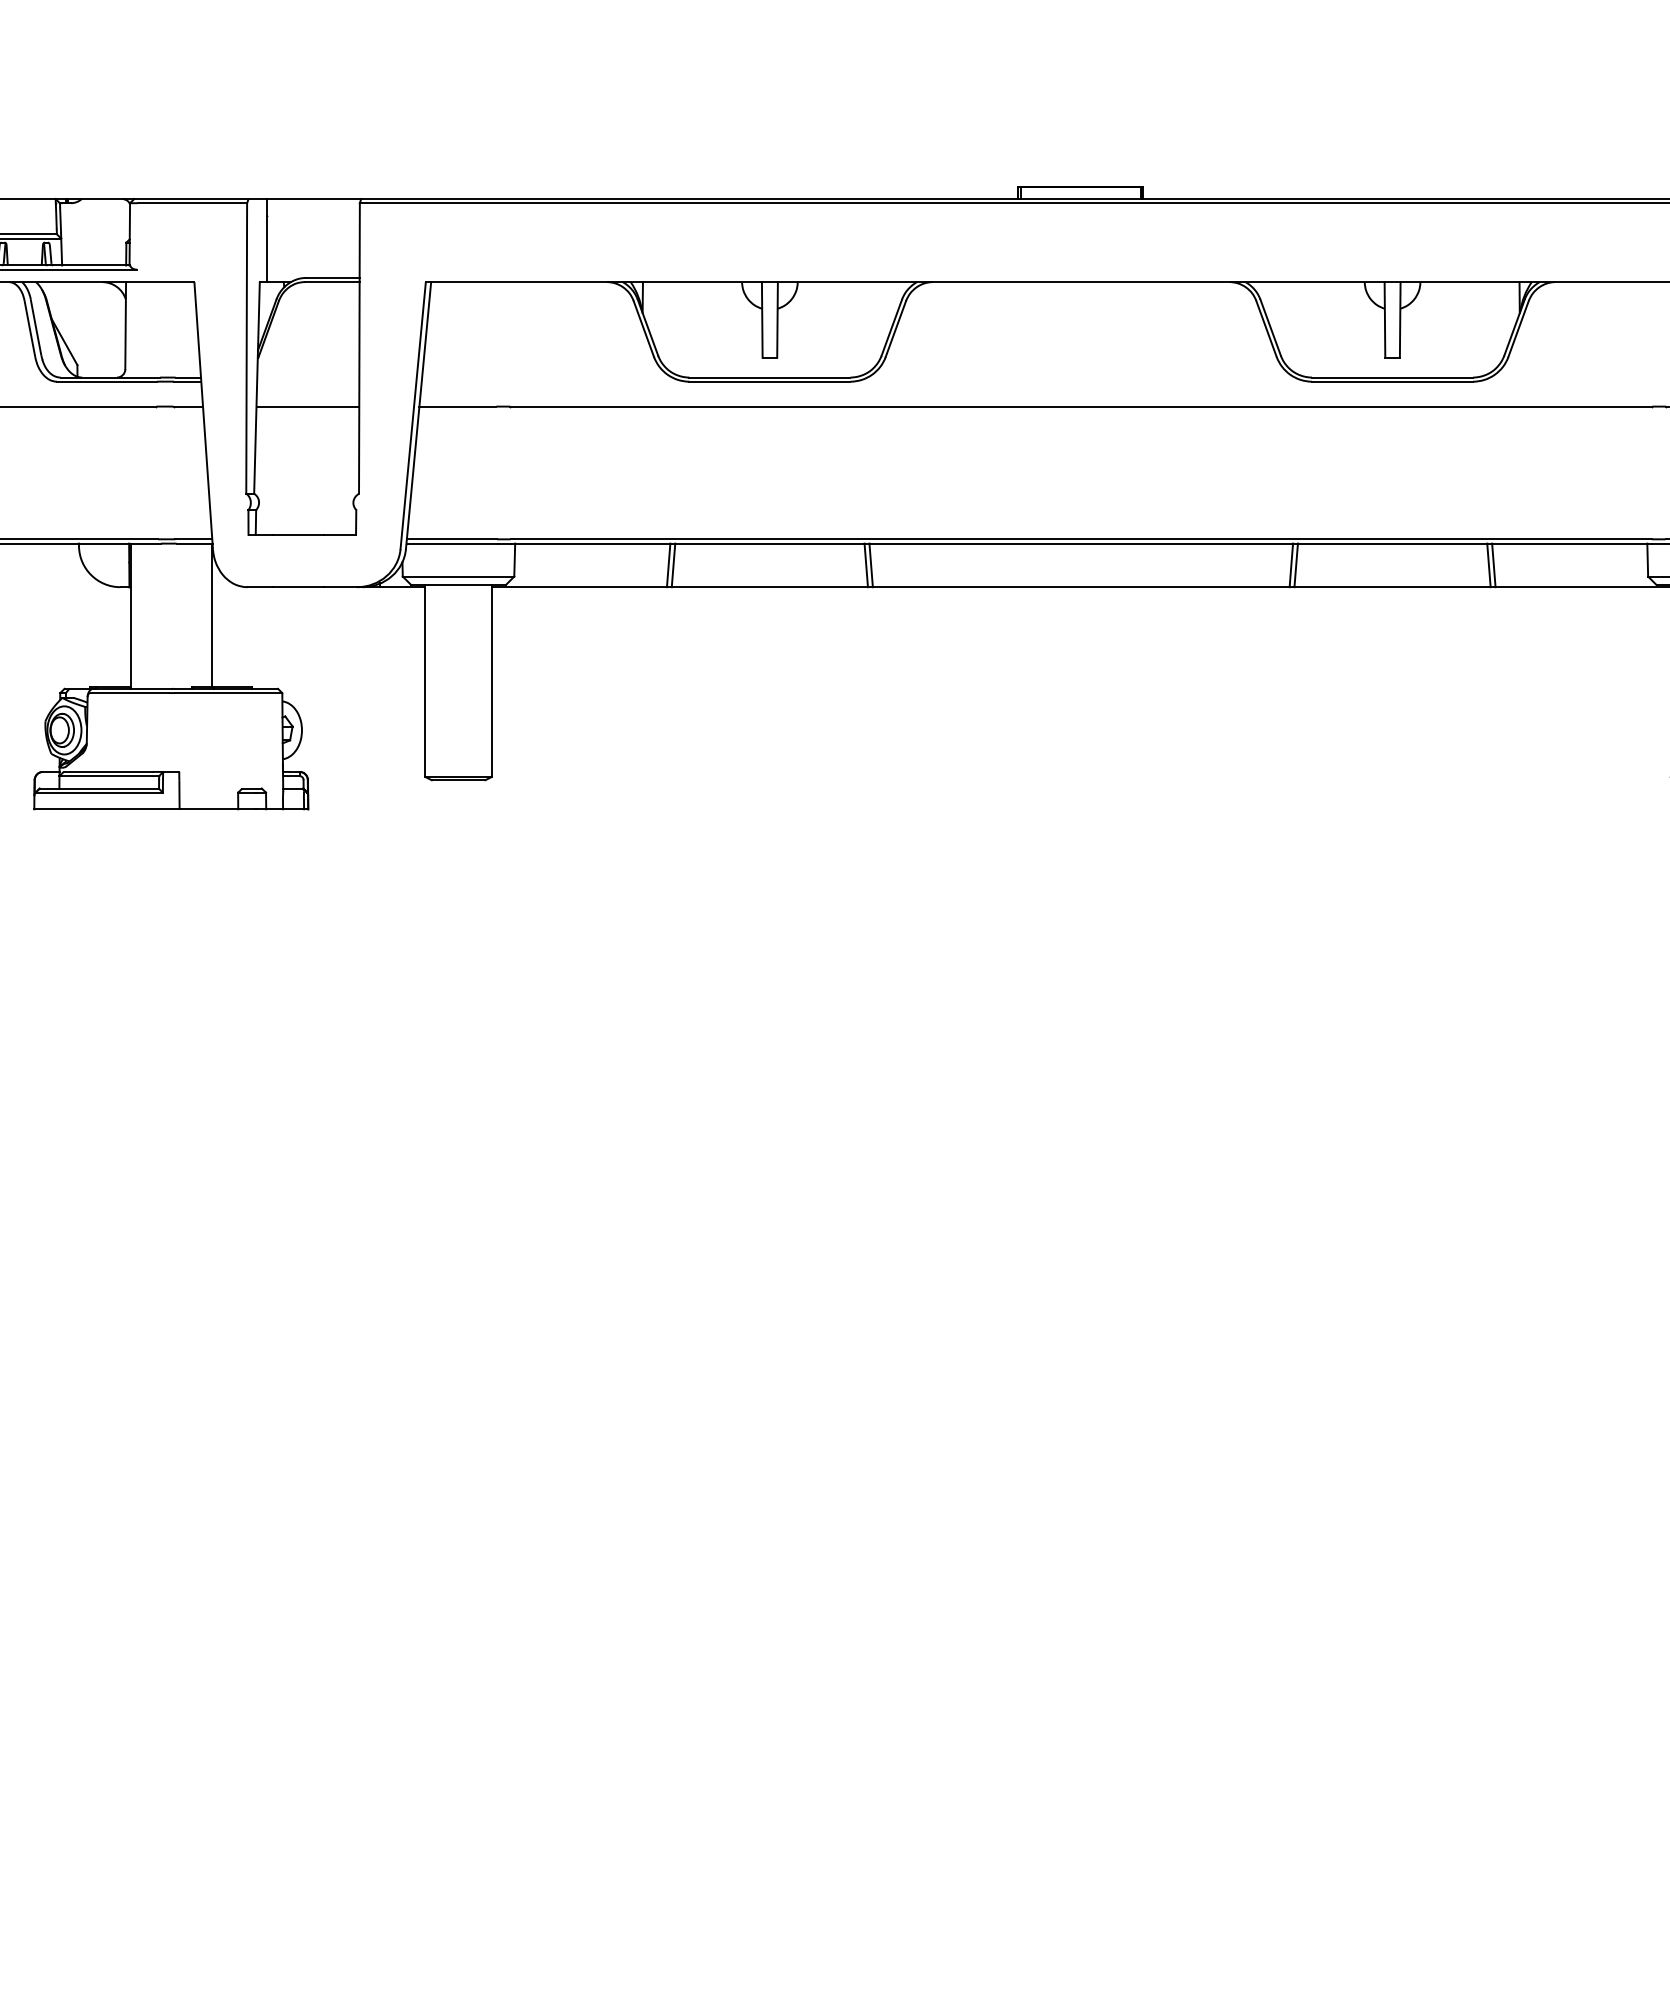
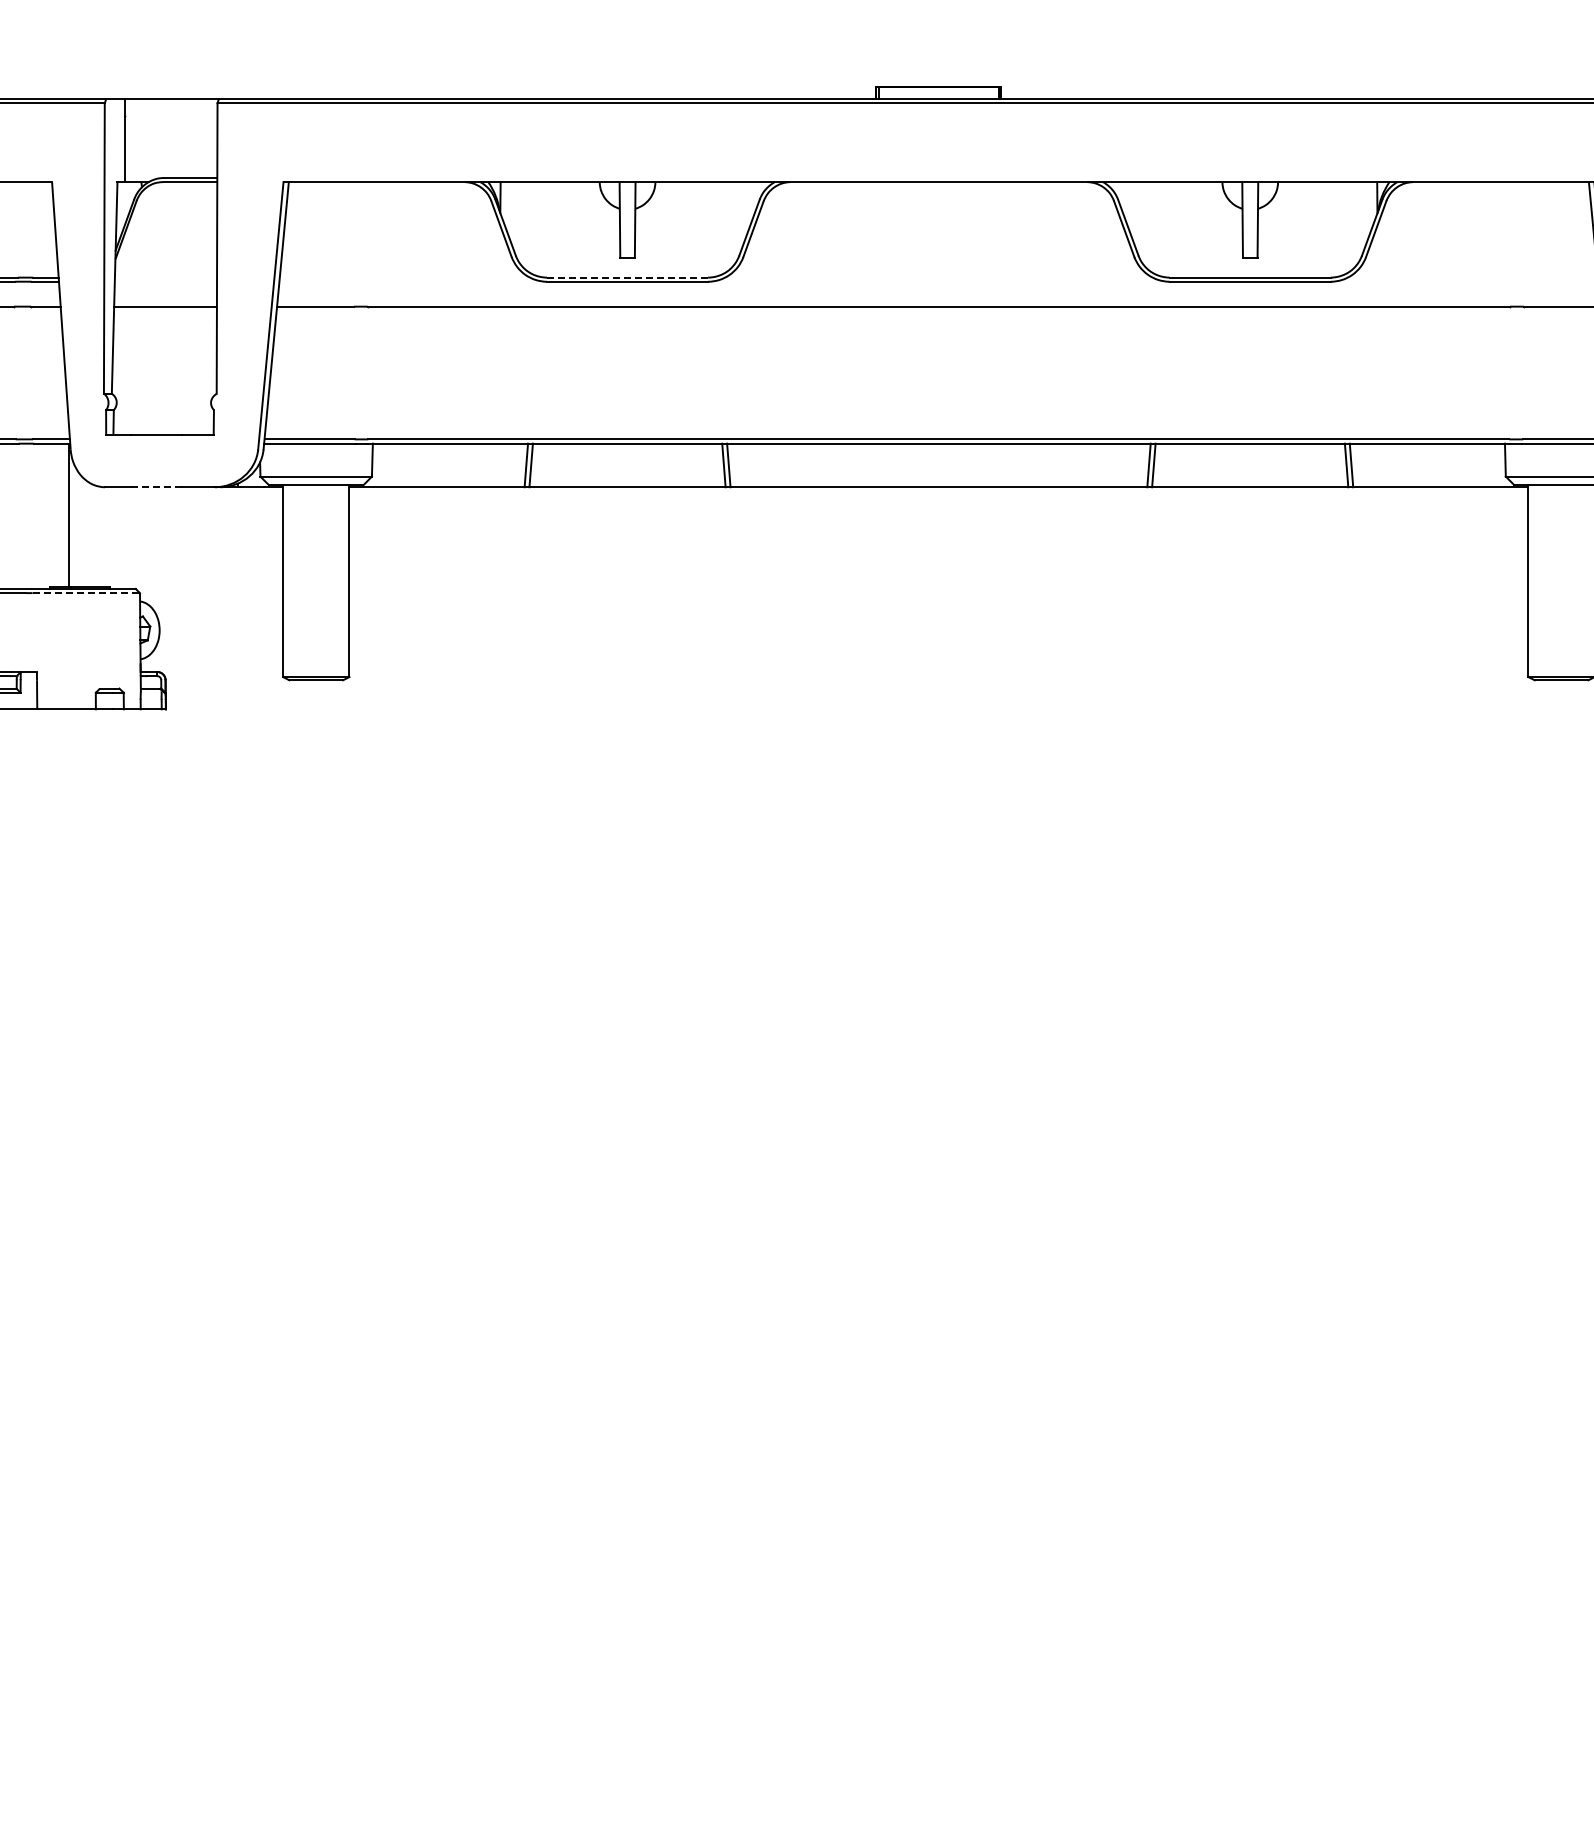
line: (769, 377) -> (627, 277), solid -> dashed
line: (298, 587) -> (156, 487), solid -> dashed
line: (228, 693) -> (86, 593), solid -> dashed

